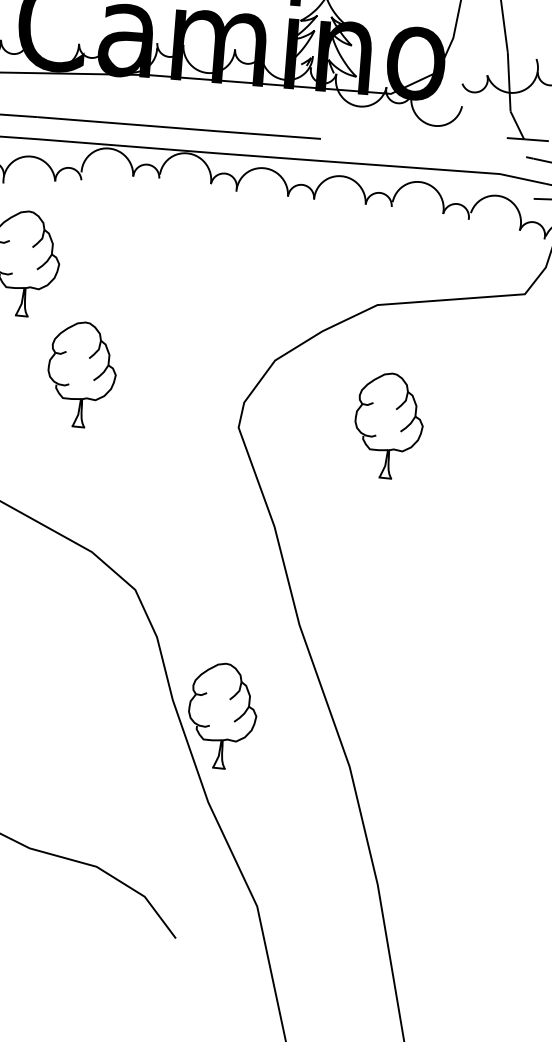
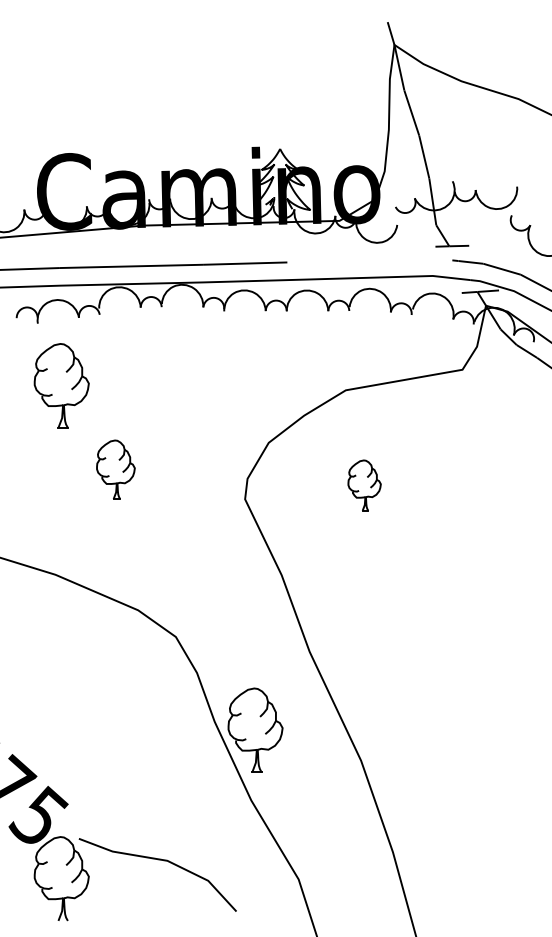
part: (81, 374) -> (115, 469), size x0.7
part: (388, 425) -> (364, 485), size x0.6

